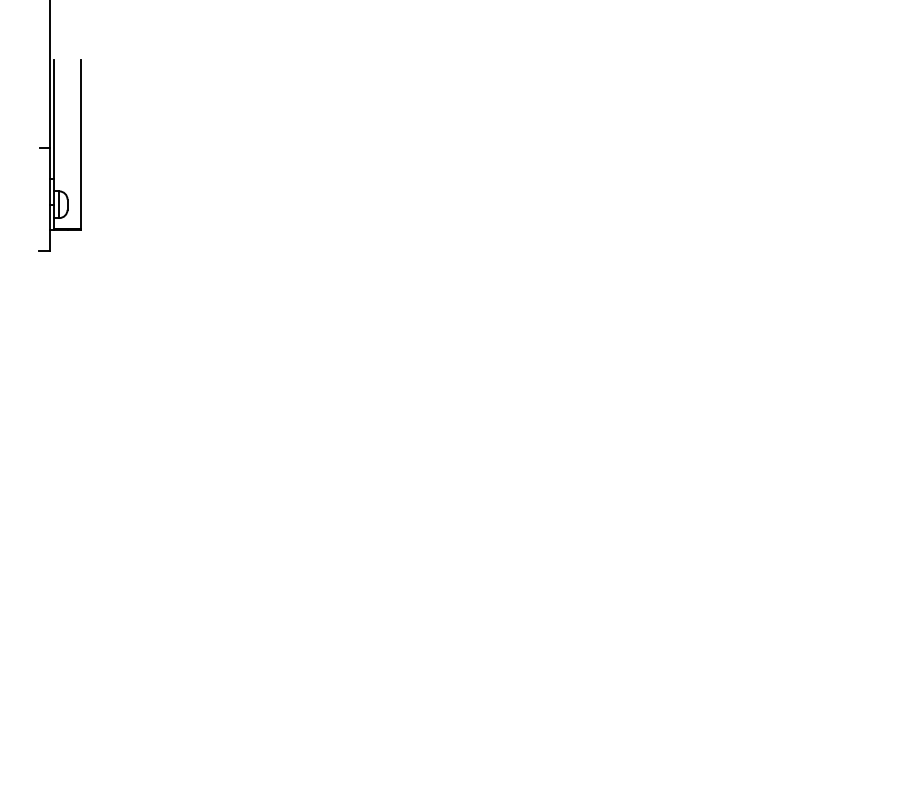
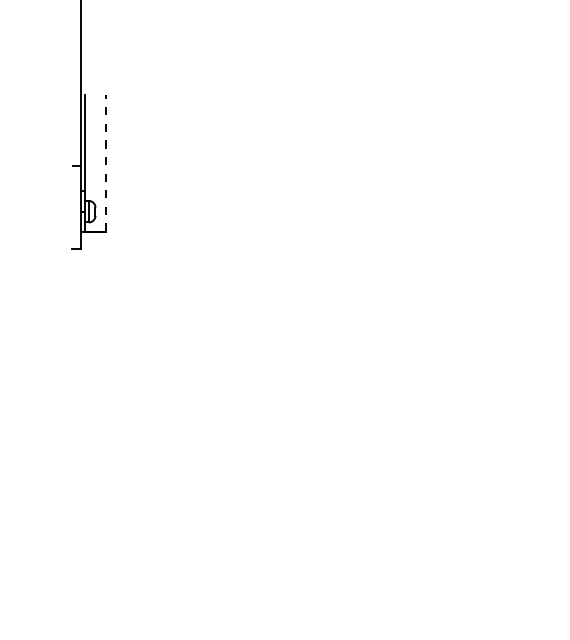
line: (80, 144) -> (105, 163), solid -> dashed

